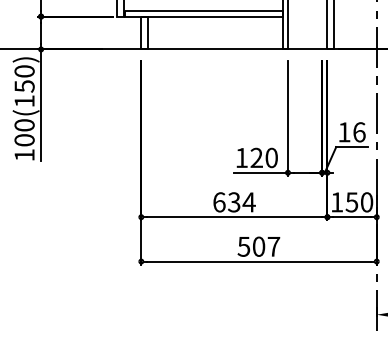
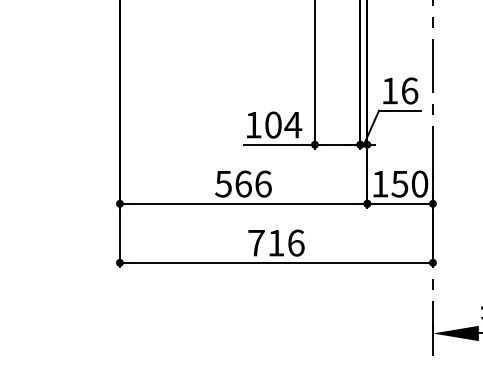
text: (264, 157) -> (283, 124), 120 -> 104
text: (234, 202) -> (243, 184), 634 -> 566
text: (258, 246) -> (275, 242), 507 -> 716

